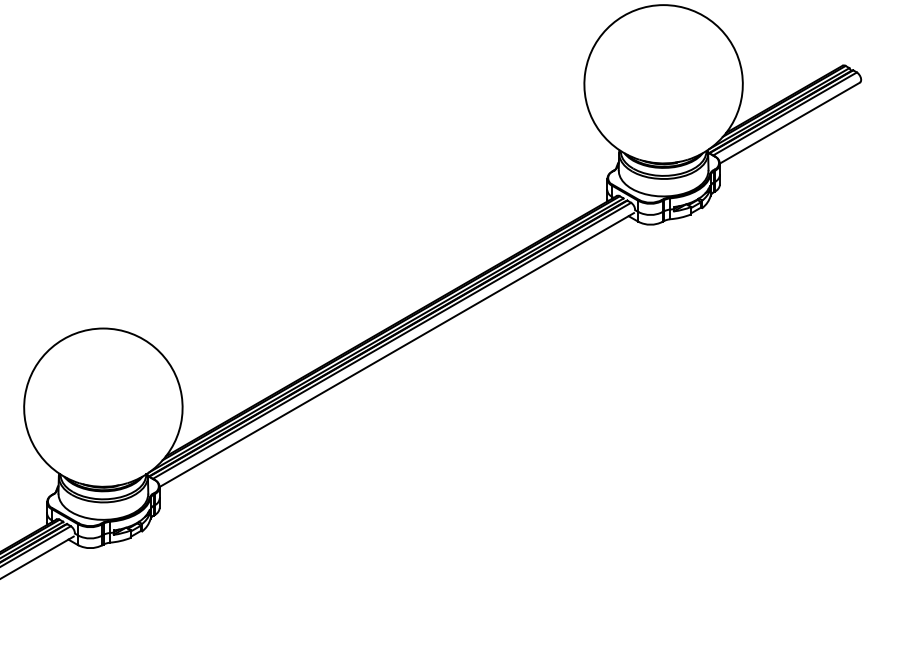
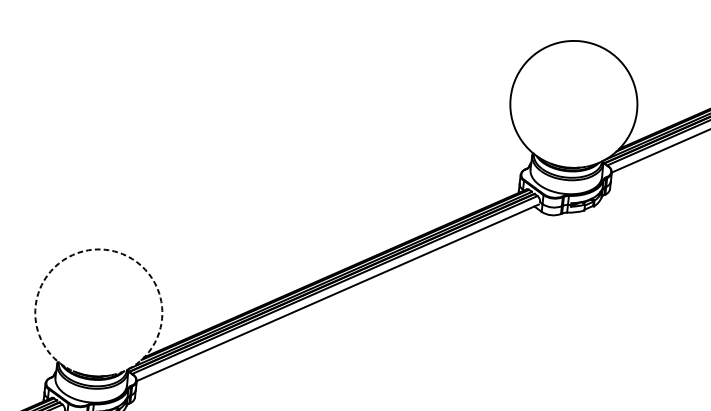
arc: (103, 328) -> (105, 249), solid -> dashed

